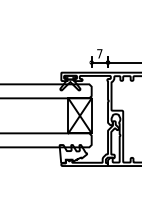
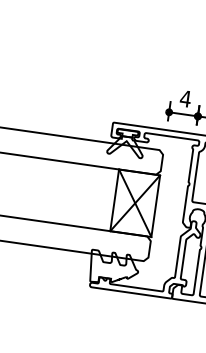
text: (99, 53) -> (185, 98), 7 -> 4

